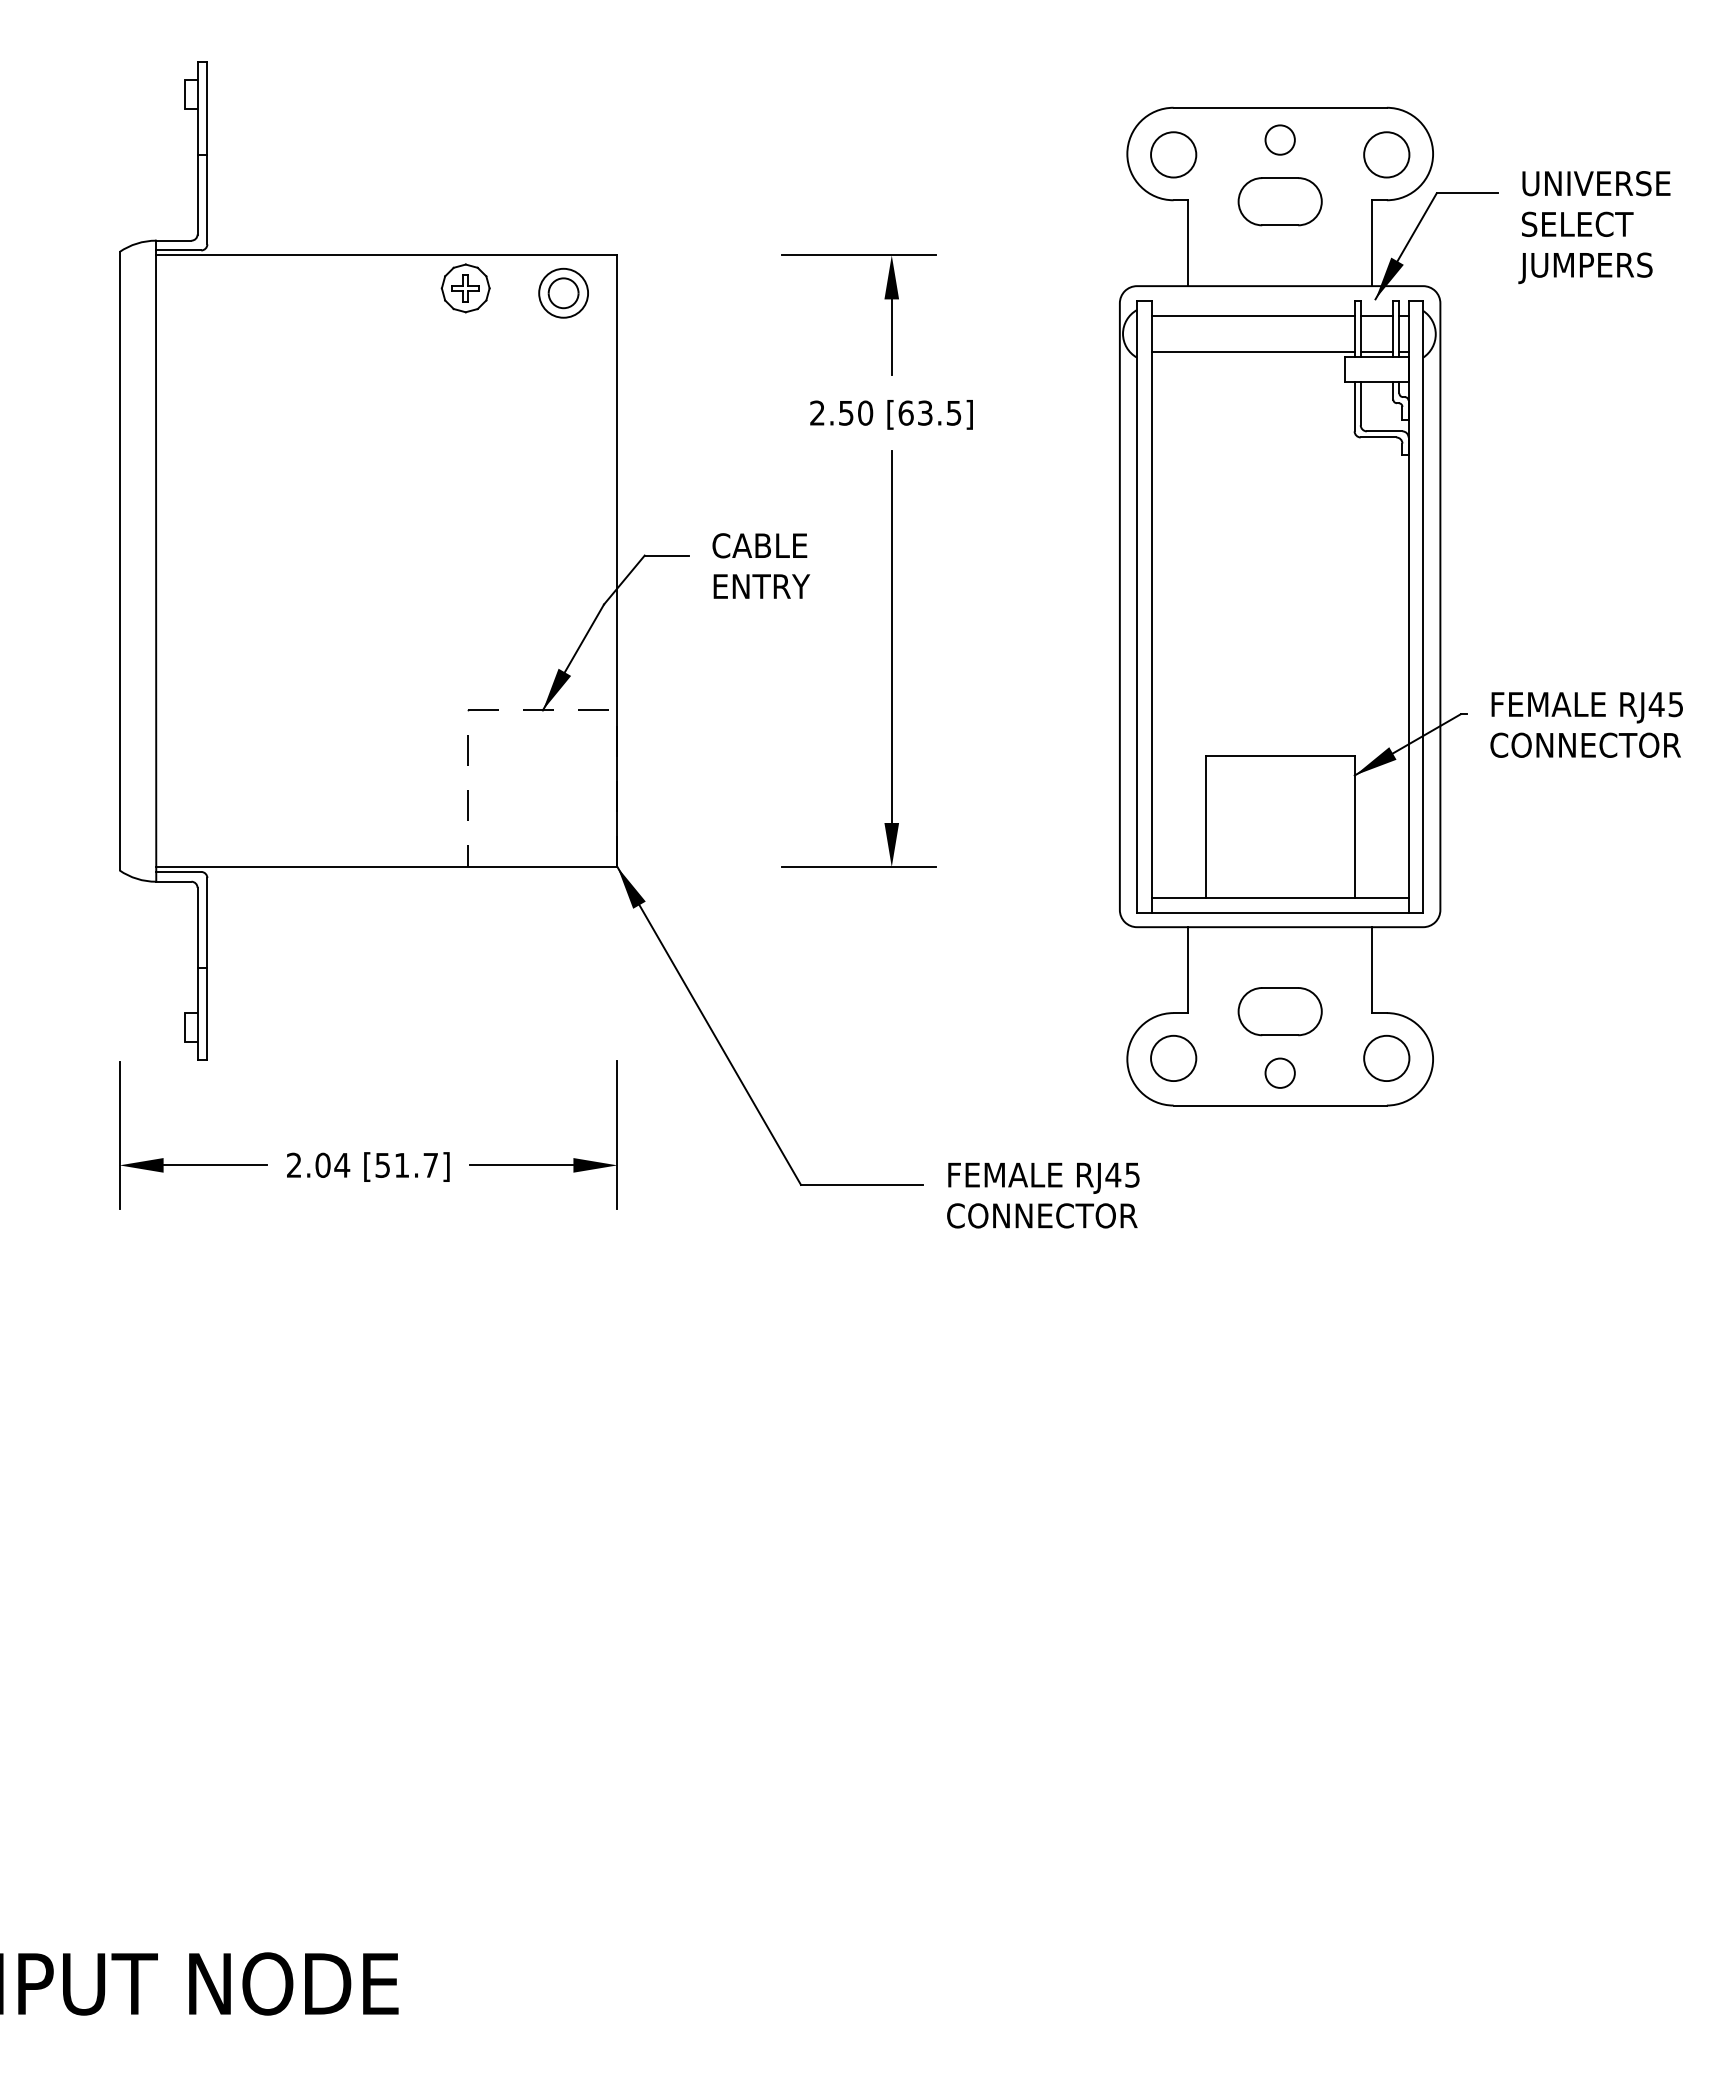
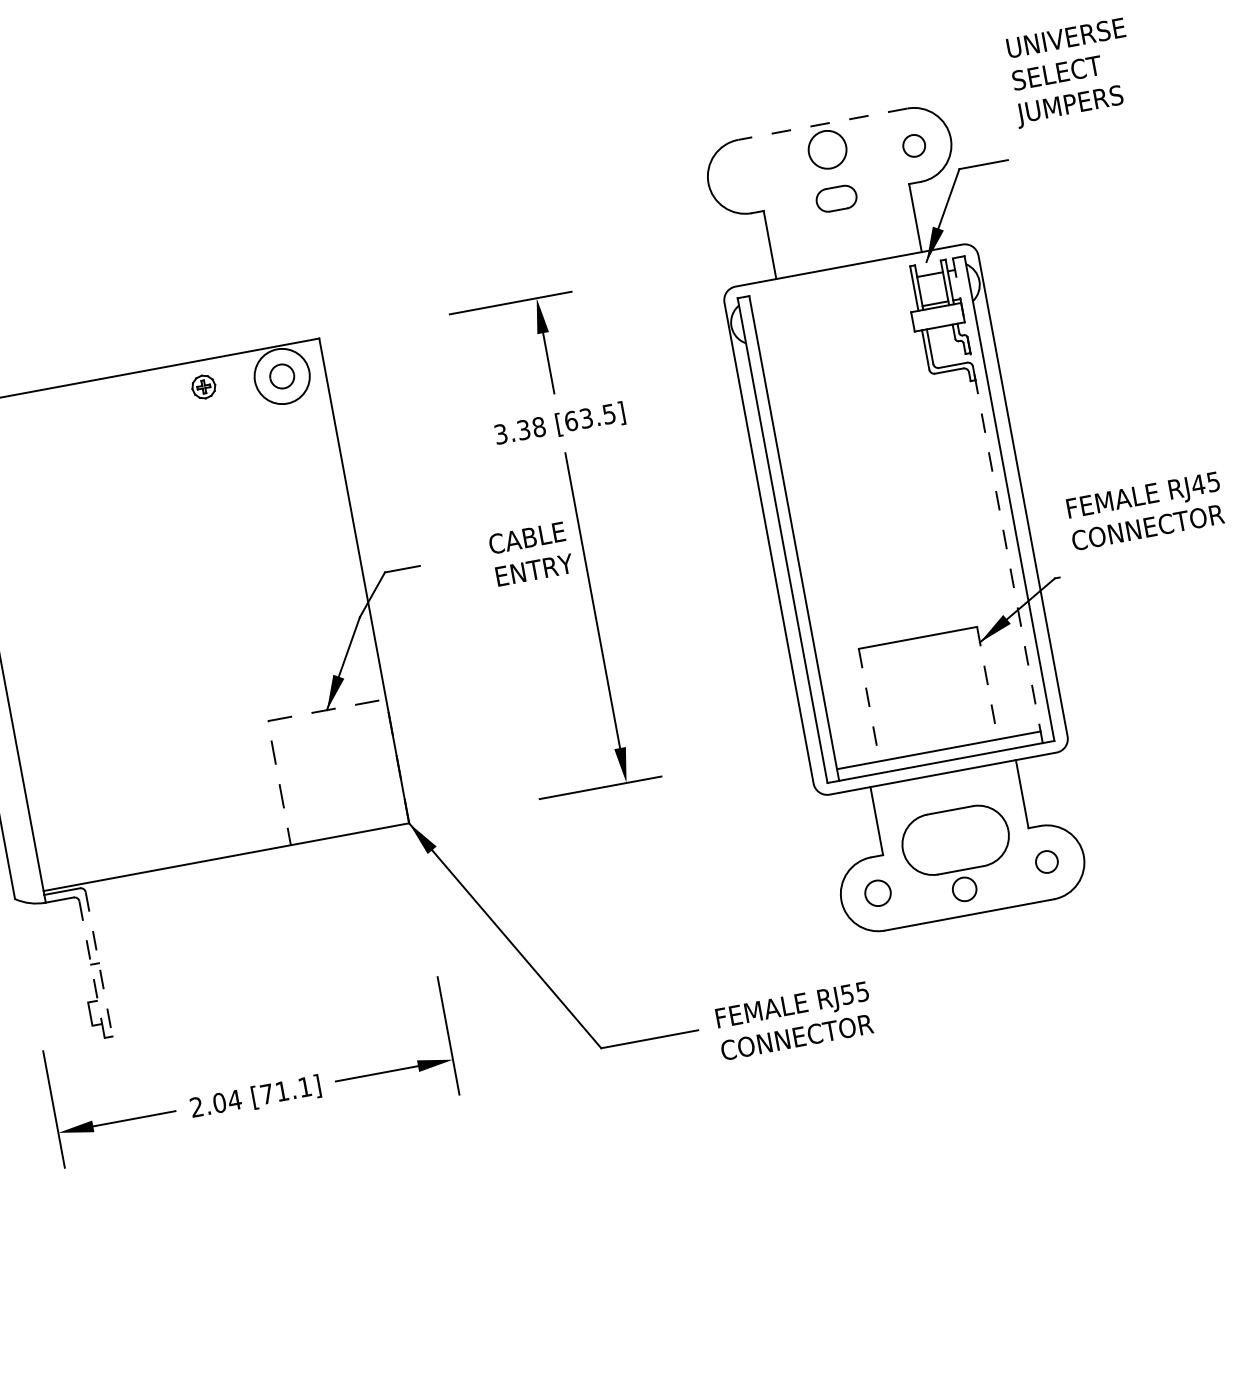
line: (1280, 107) -> (823, 123), solid -> dashed
circle: (1279, 139) -> (826, 149), size x1.6
circle: (1173, 154) -> (745, 176), removed
circle: (1386, 154) -> (913, 145), size x0.6
part: (1279, 201) -> (836, 198), size x0.6
text: (1594, 227) -> (1071, 73), moved
part: (465, 288) -> (203, 387), size x0.6
circle: (563, 292) -> (281, 375), size x1.4
line: (1252, 315) -> (831, 292), removed
line: (1252, 352) -> (836, 322), removed
text: (841, 412) -> (519, 430), 2.50 -> 3.38
text: (761, 565) -> (531, 553), moved
line: (1408, 606) -> (997, 500), solid -> dashed
text: (1586, 724) -> (1145, 510), moved
line: (1205, 826) -> (869, 704), solid -> dashed
line: (1354, 826) -> (987, 682), solid -> dashed
line: (207, 969) -> (99, 964), solid -> dashed
line: (197, 974) -> (92, 970), solid -> dashed
part: (1279, 1011) -> (955, 840), size x1.6
circle: (1173, 1058) -> (877, 893), size x0.7
circle: (1386, 1058) -> (1046, 862), size x0.6
text: (406, 1165) -> (285, 1090), [51.7] -> [71.1]
text: (1113, 1174) -> (847, 994), RJ45 -> RJ55

